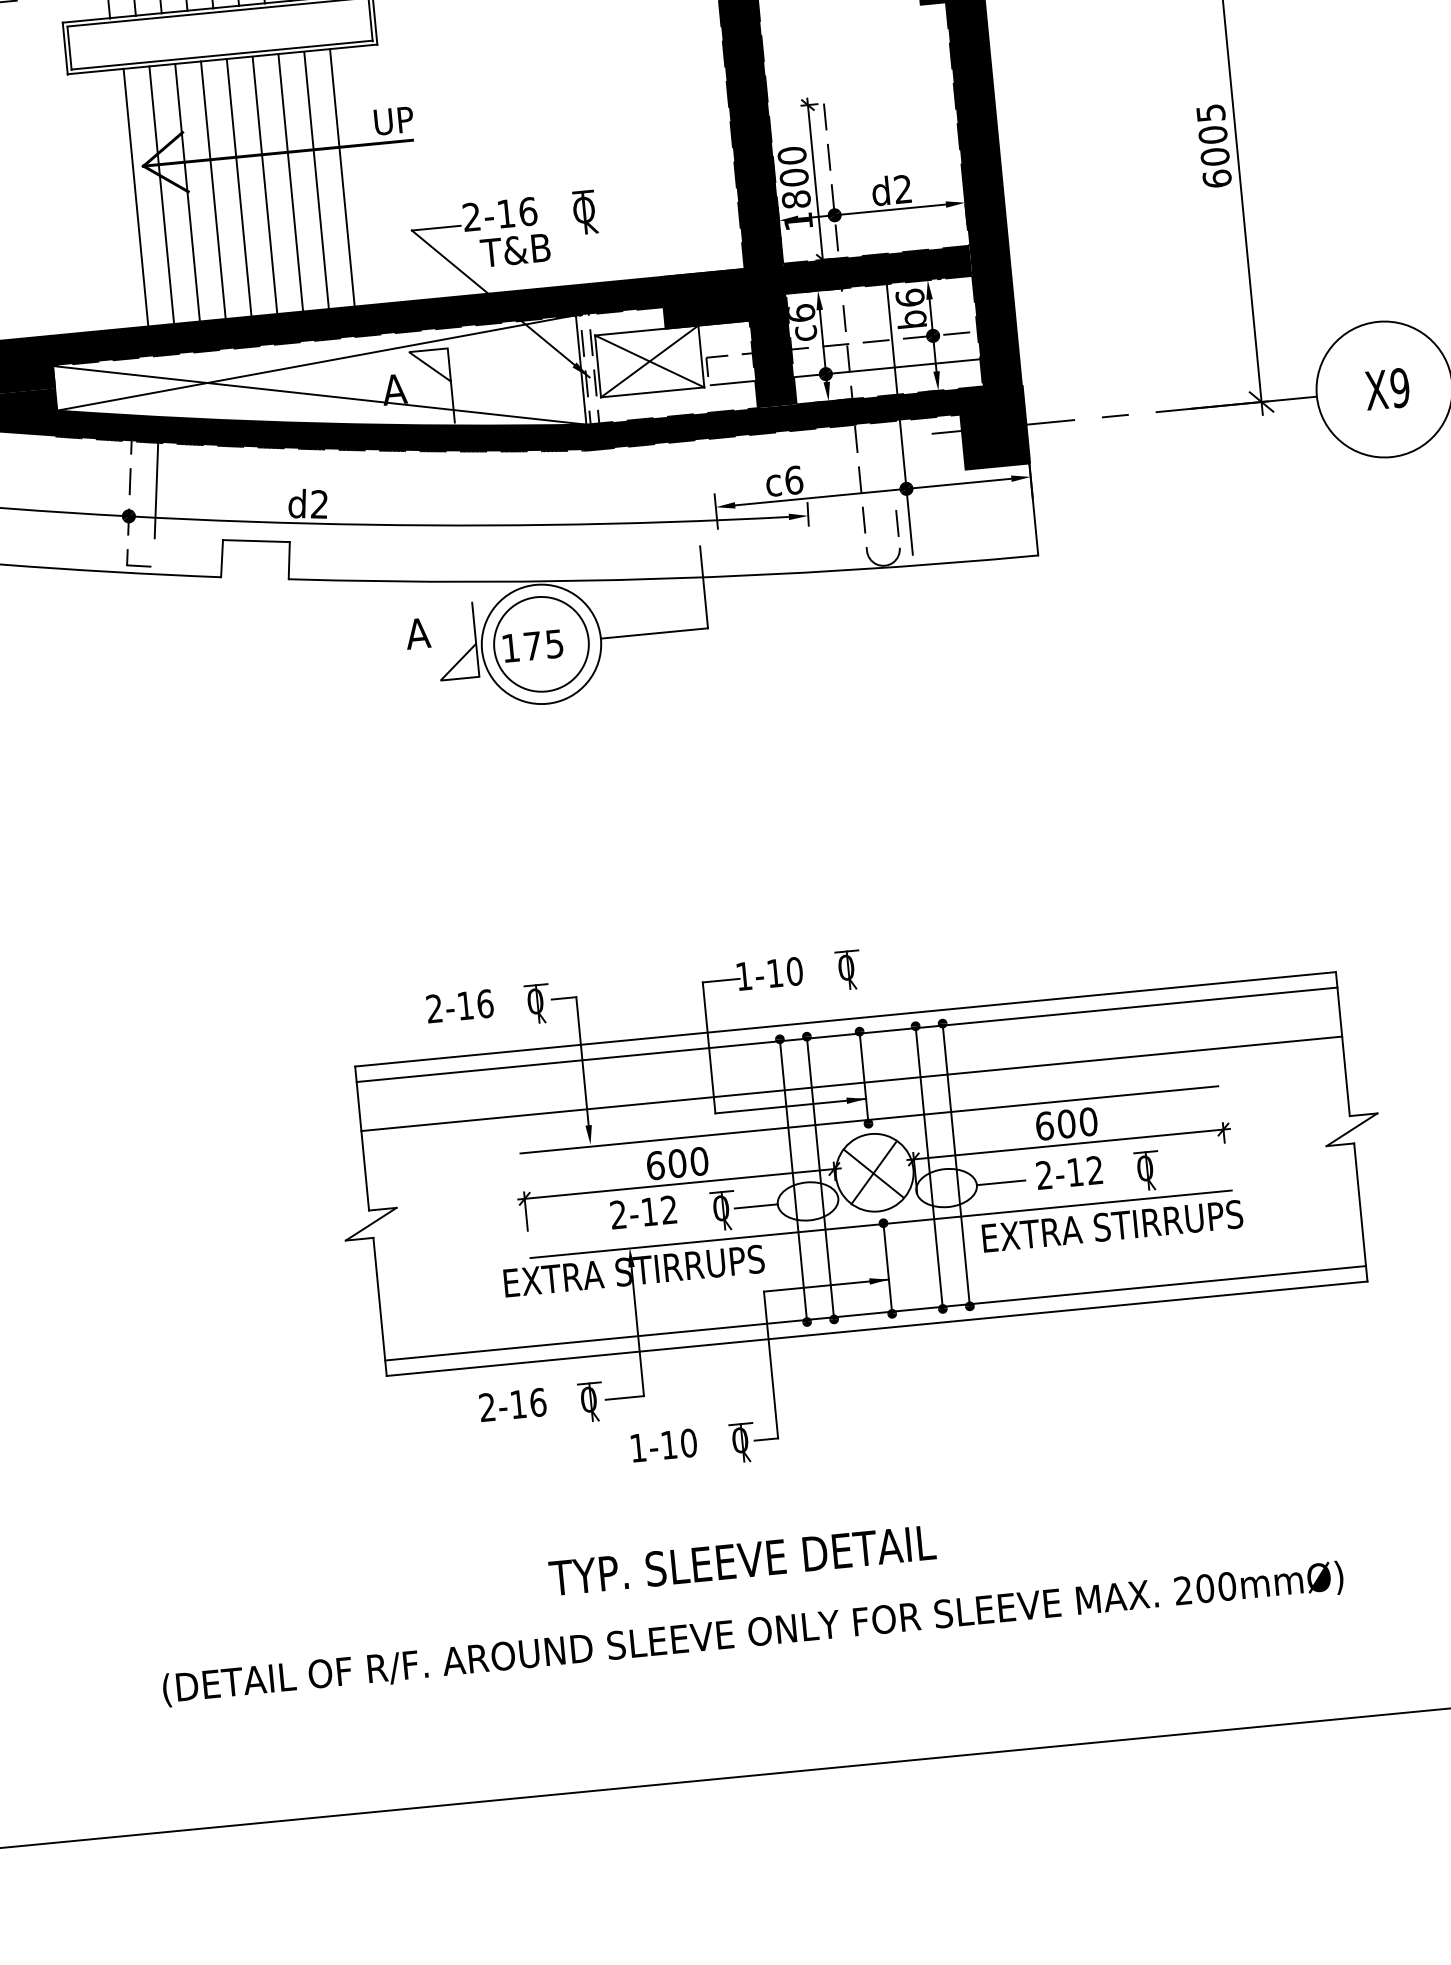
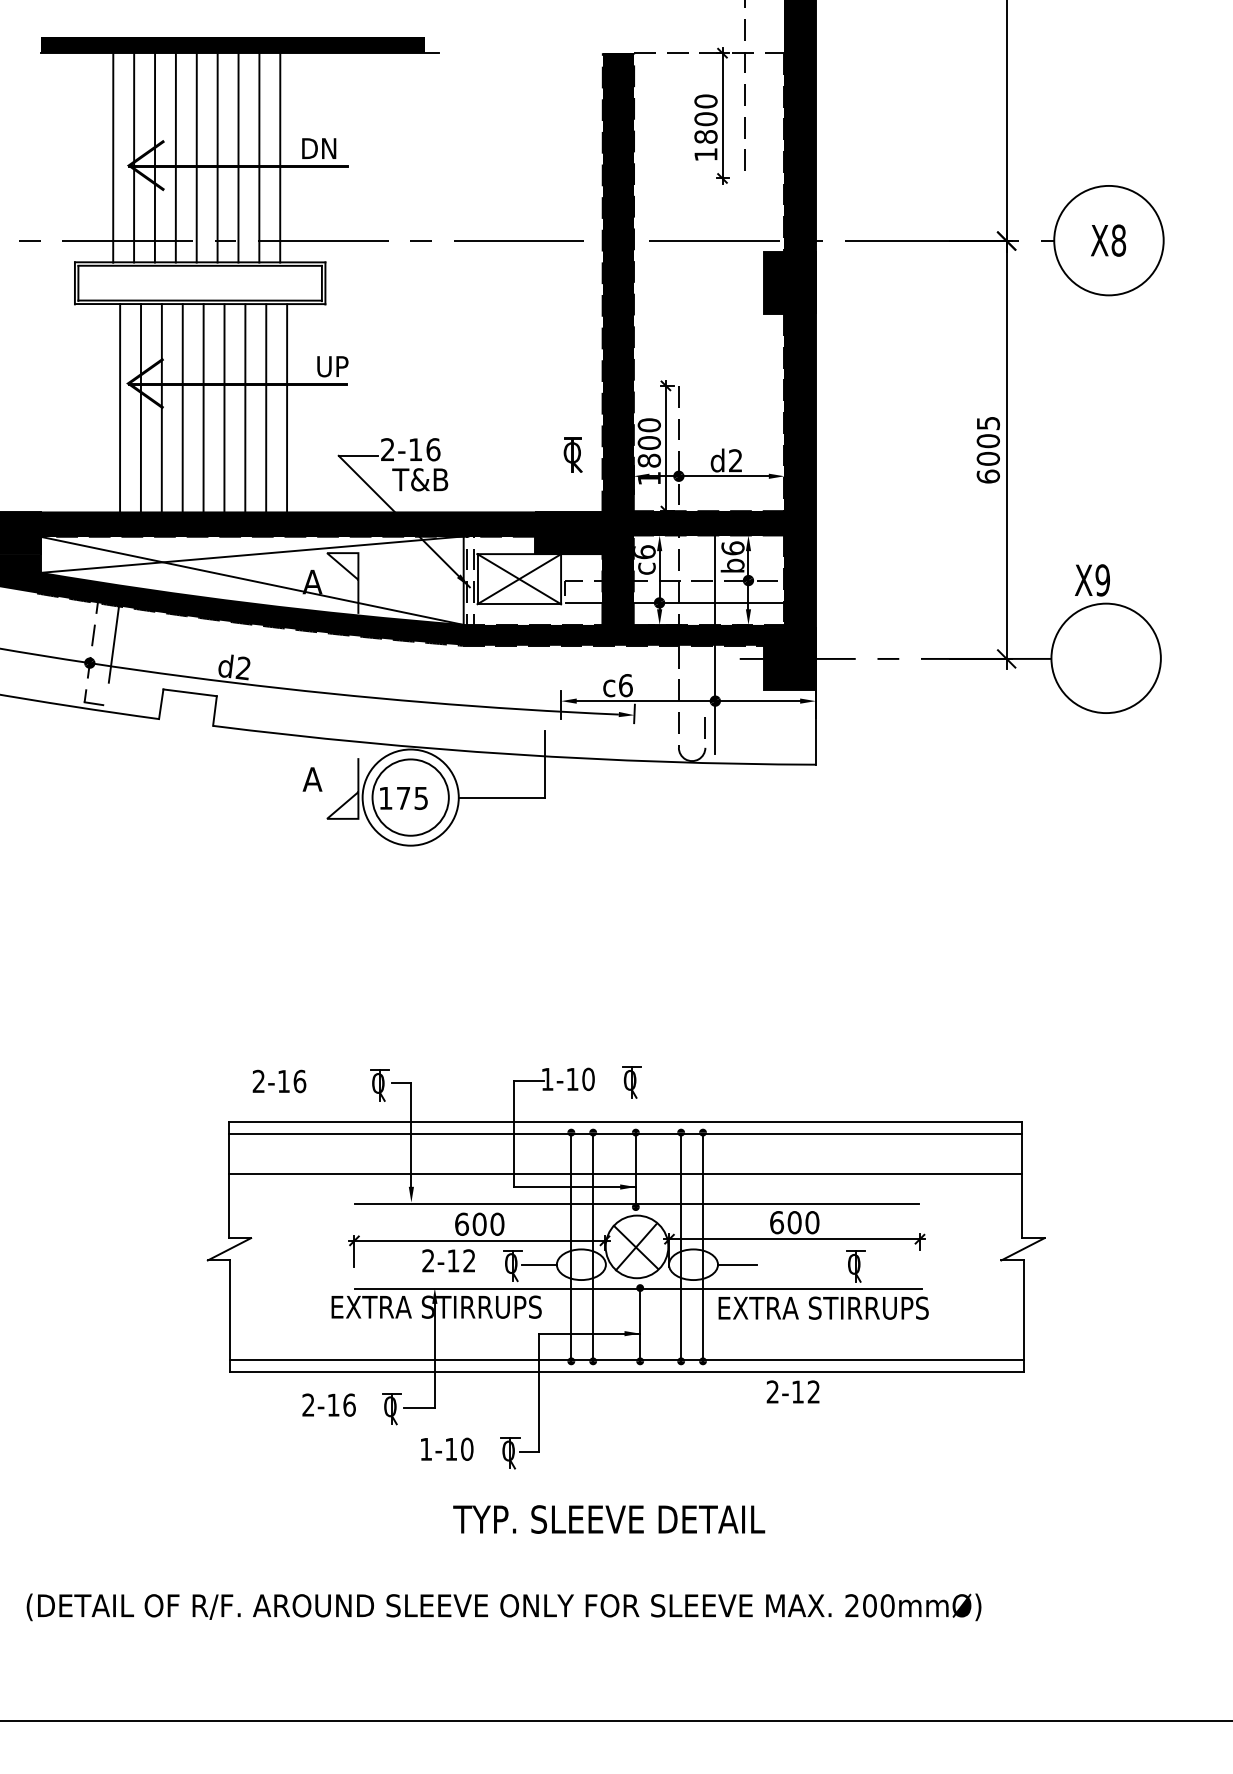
part: (584, 212) -> (572, 454), moved
text: (1387, 389) -> (1092, 580), moved
text: (460, 1006) -> (279, 1081), moved
text: (1068, 1172) -> (792, 1391), moved
text: (742, 1560) -> (609, 1519), moved

